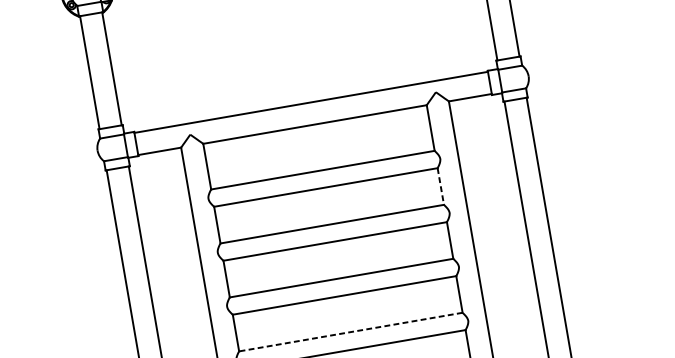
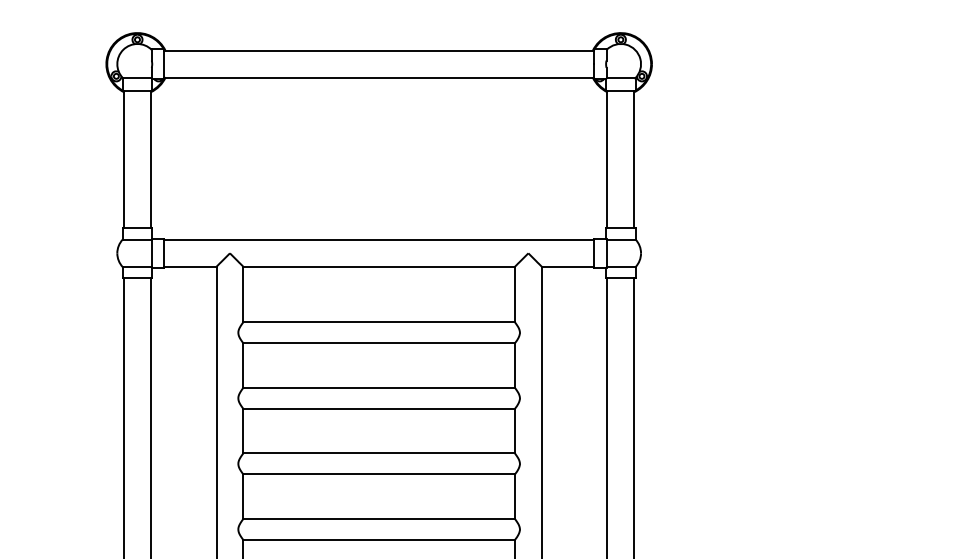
line: (440, 187) -> (514, 366), dashed -> solid
line: (351, 331) -> (379, 518), dashed -> solid

